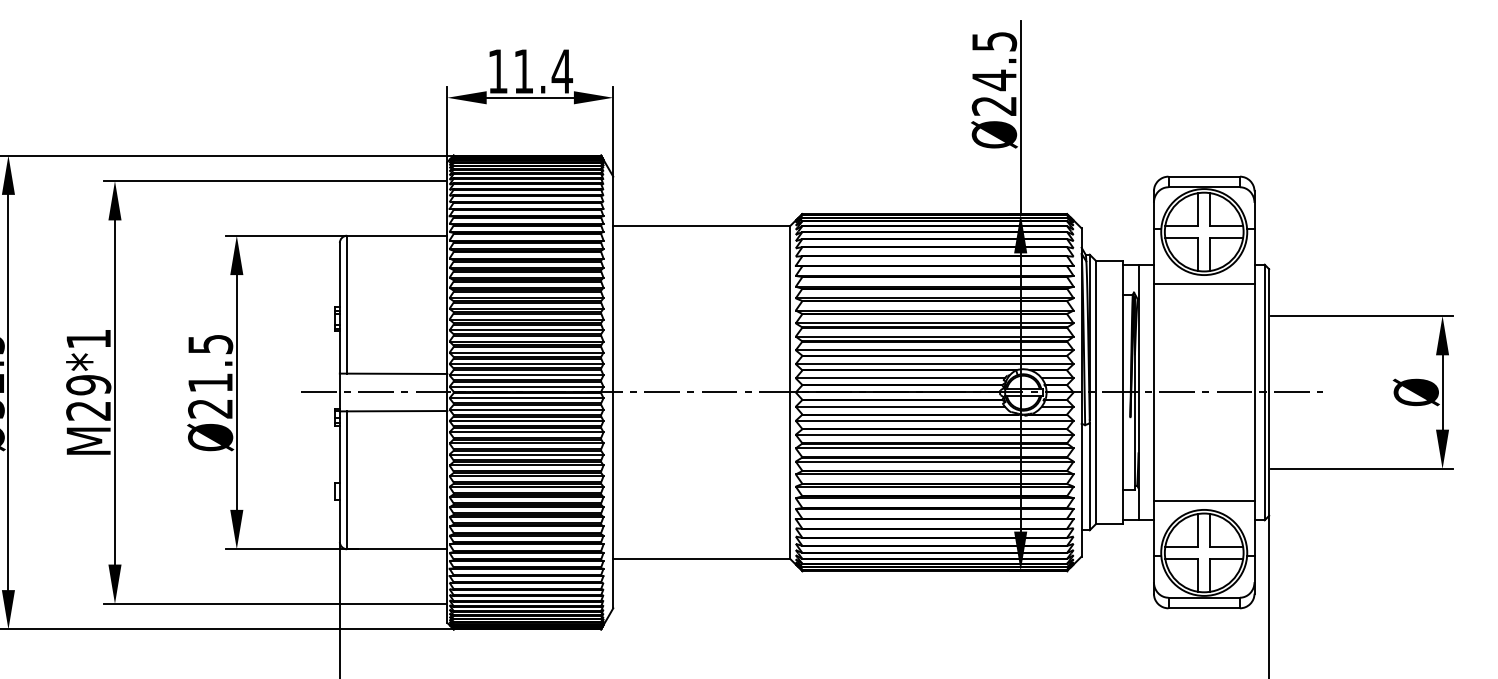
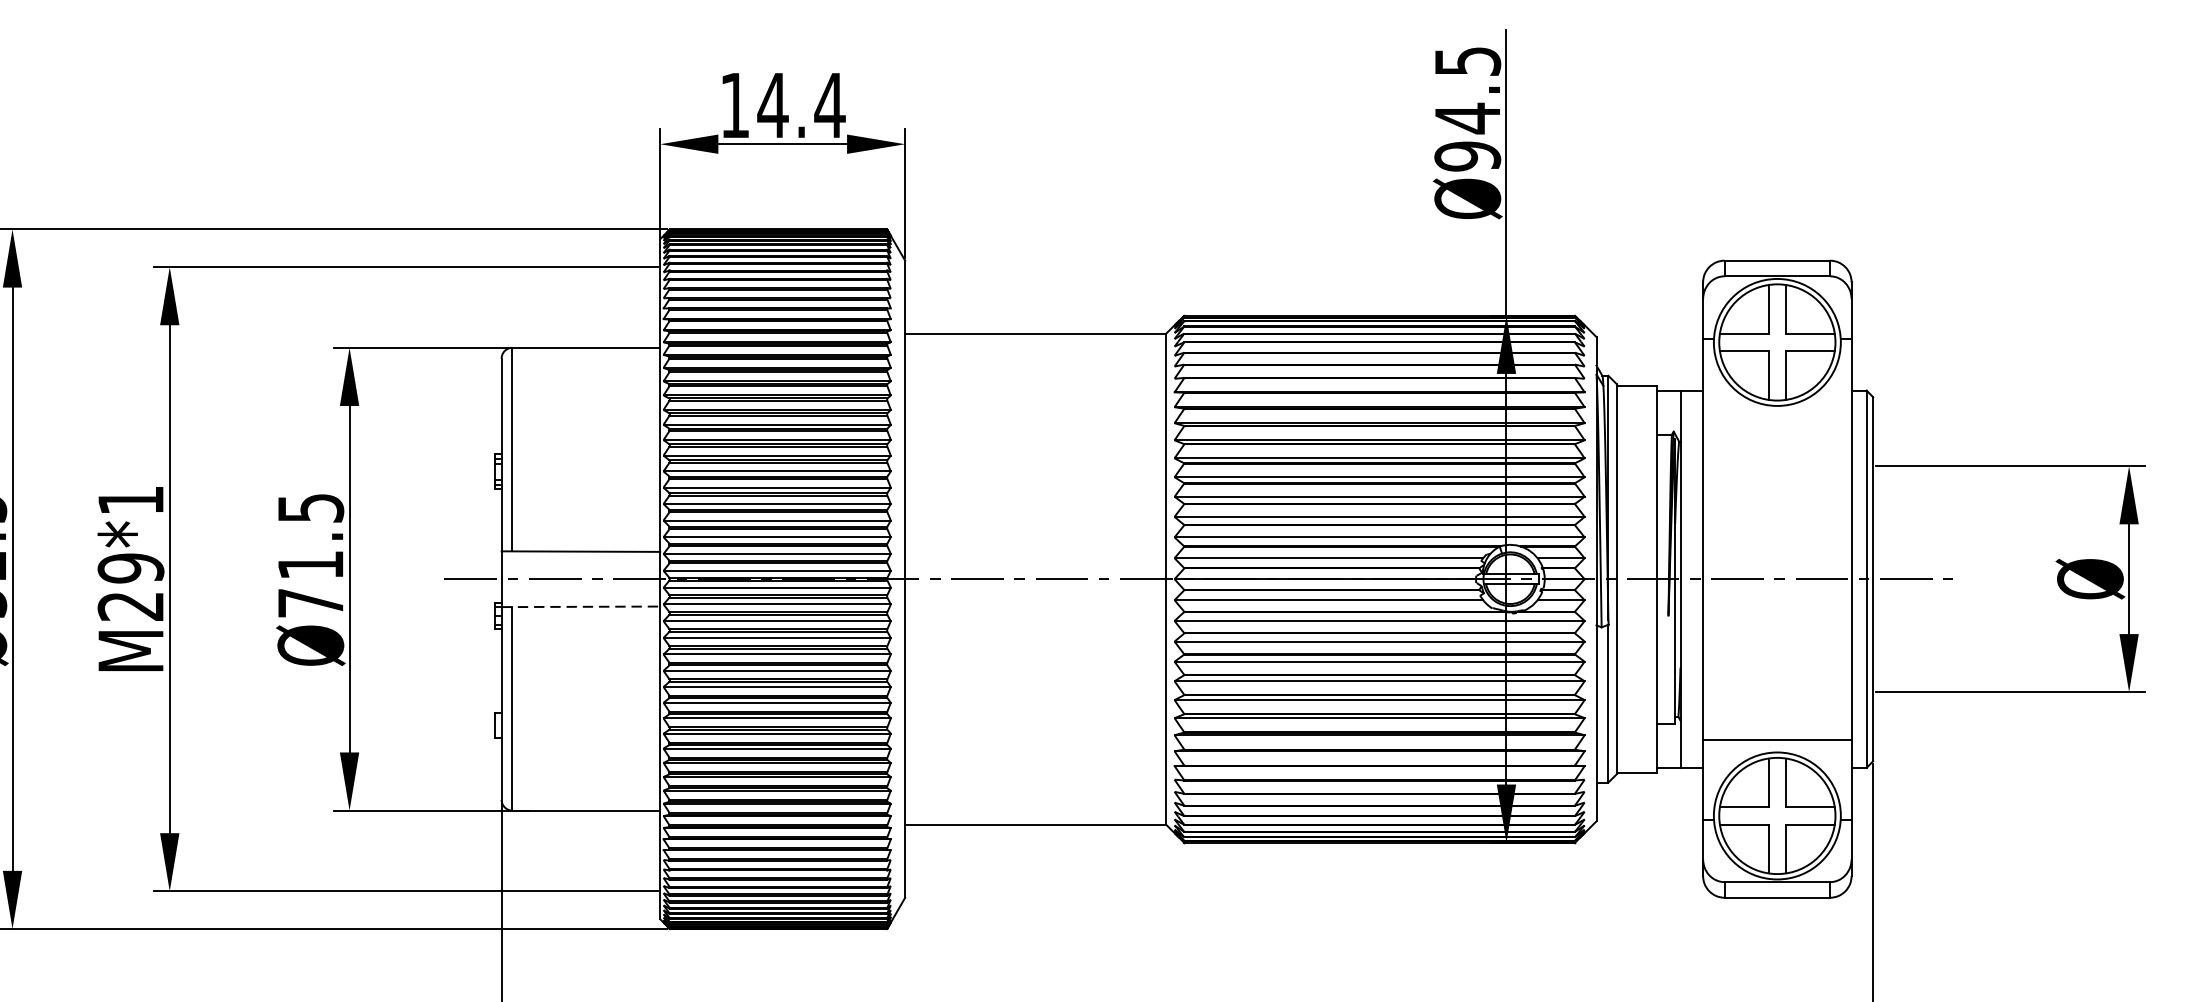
text: (523, 71) -> (772, 105), 11.4 -> 14.4
text: (994, 106) -> (1467, 157), Ø24.5 -> Ø94.5
line: (1203, 283) -> (1776, 418), removed
text: (210, 408) -> (310, 602), Ø21.5 -> Ø71.5
line: (393, 411) -> (580, 607), solid -> dashed

